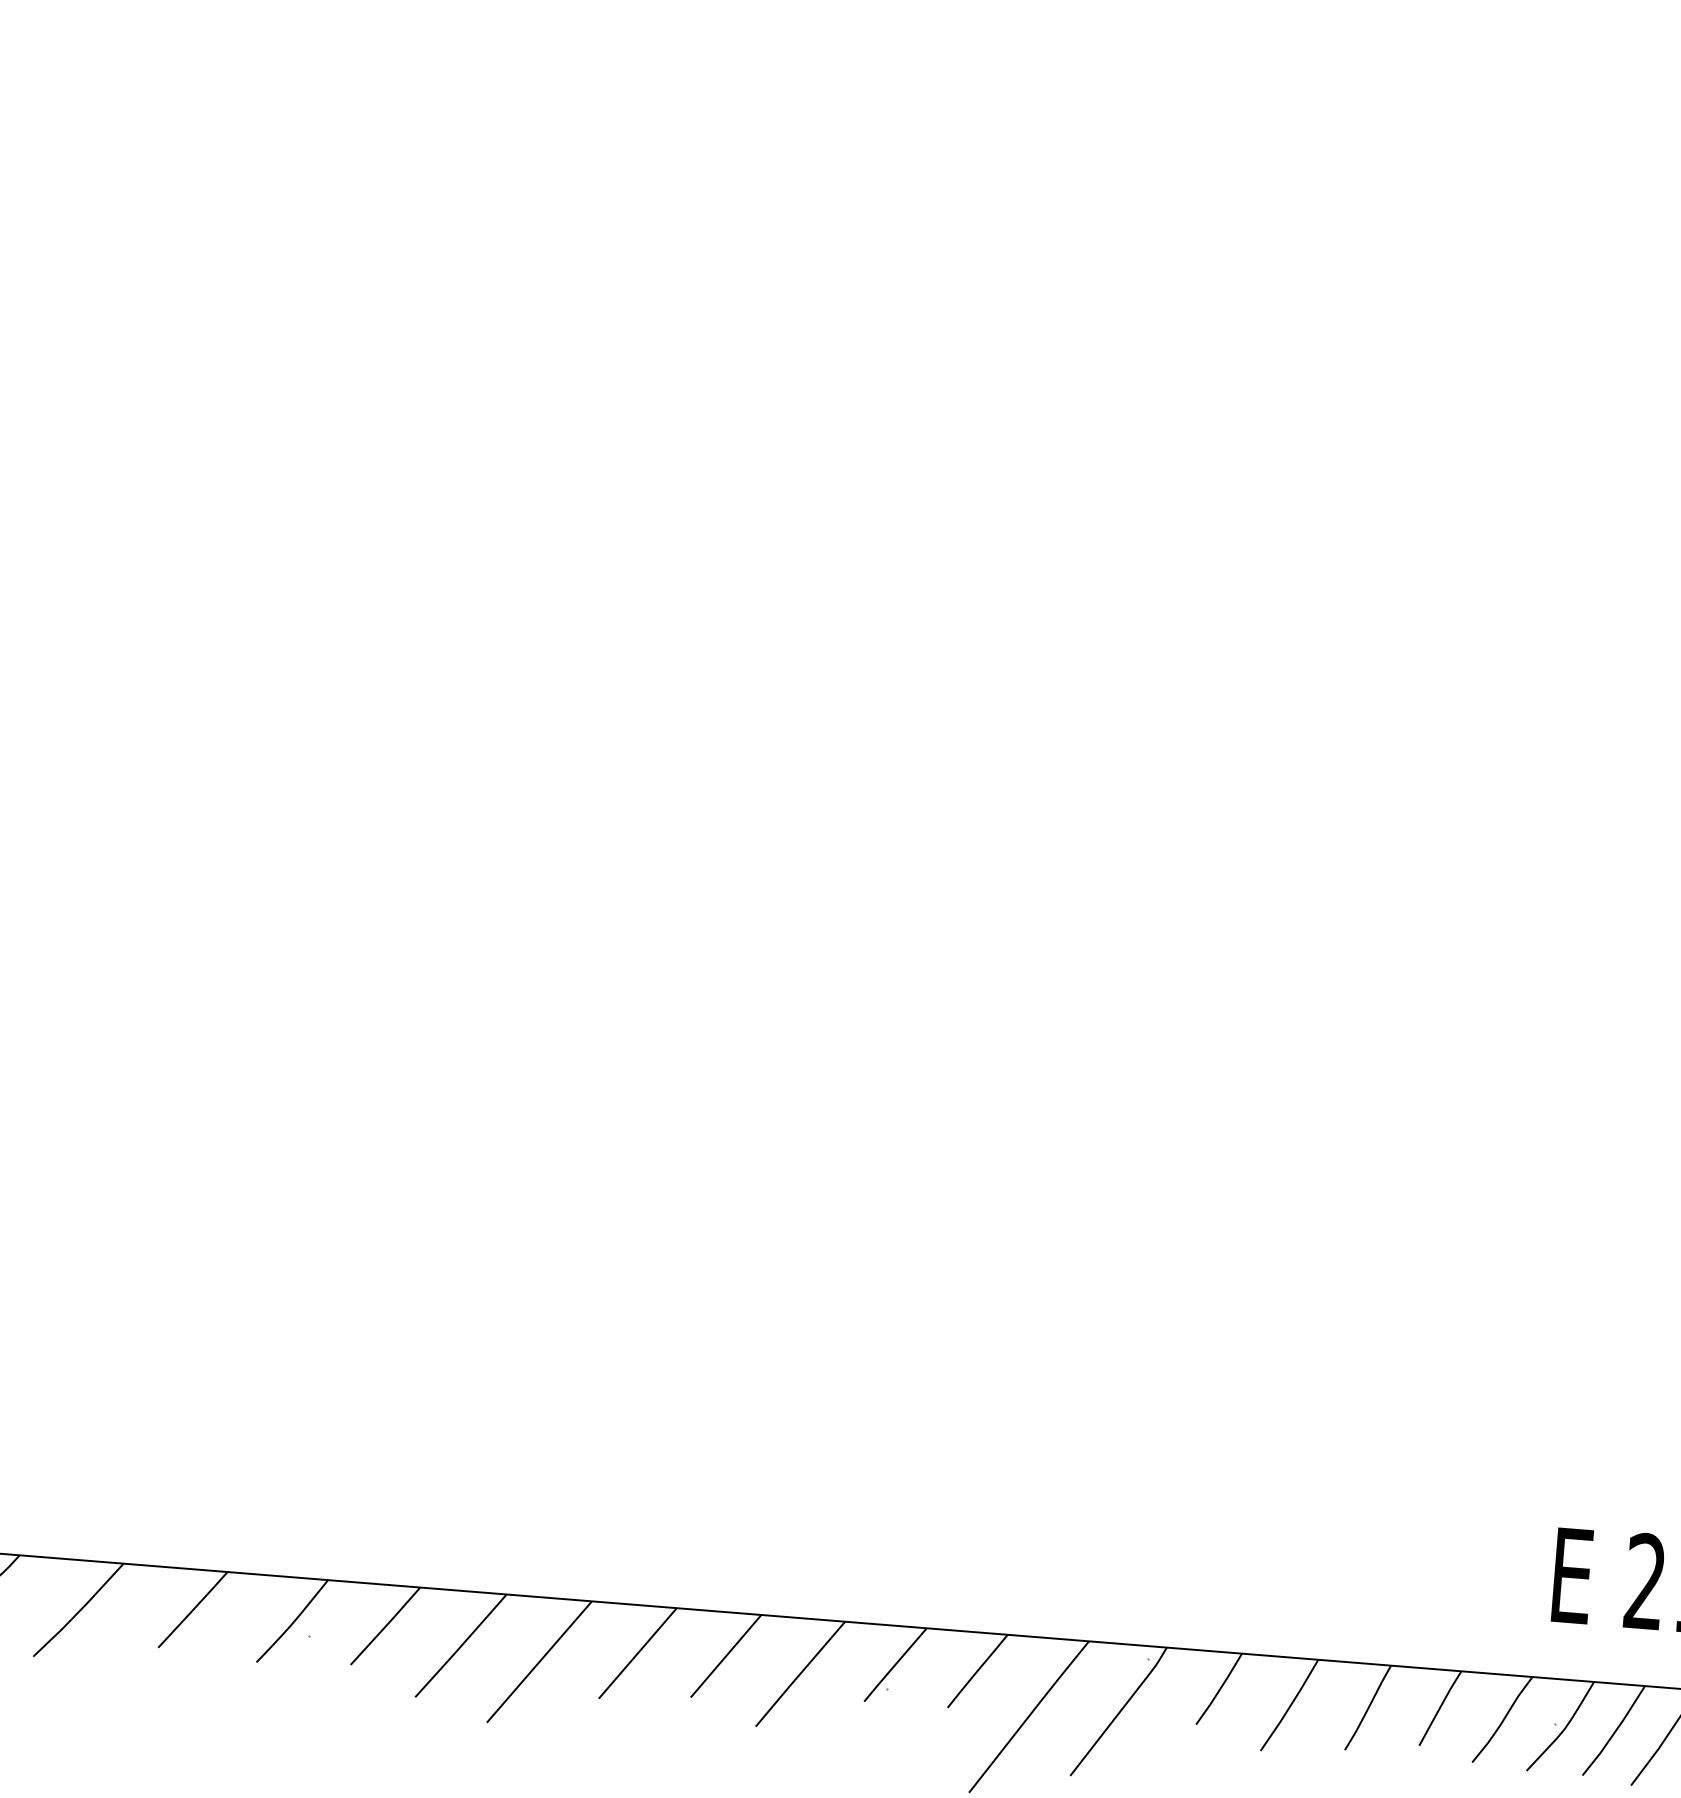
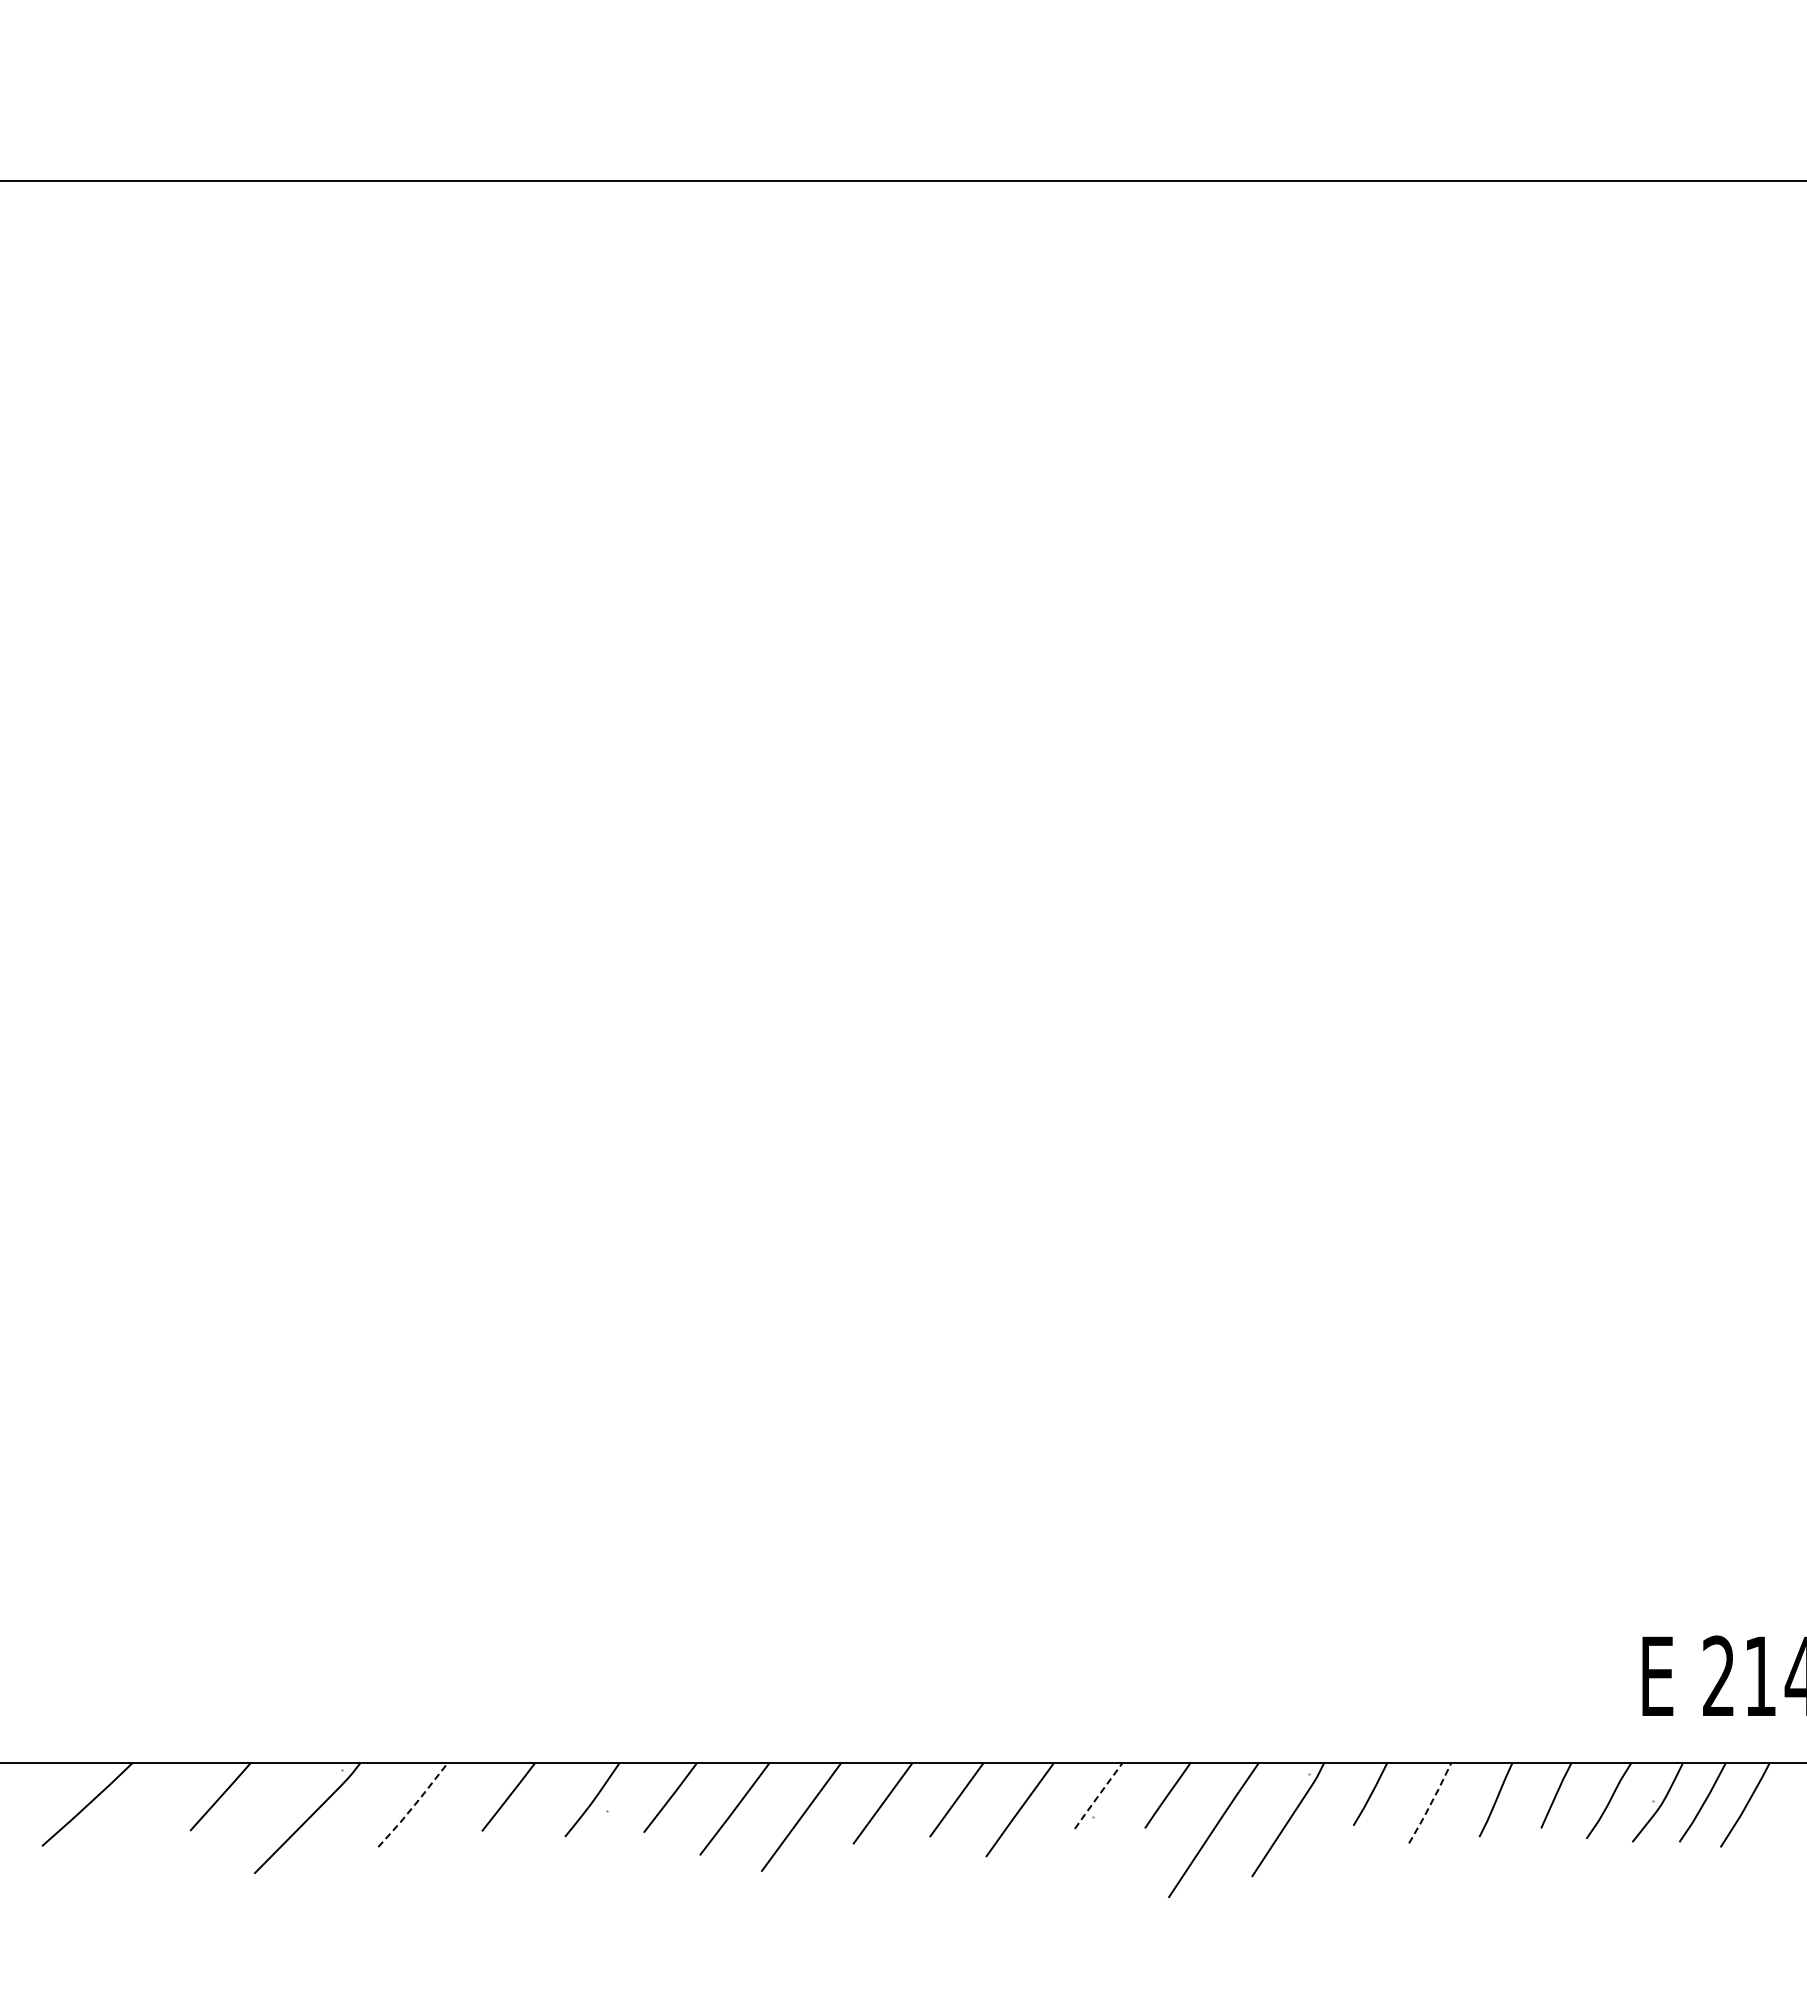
line: (79, 1611) -> (413, 1806), solid -> dashed
line: (894, 1665) -> (1097, 1796), solid -> dashed
line: (1291, 1705) -> (1431, 1803), solid -> dashed

